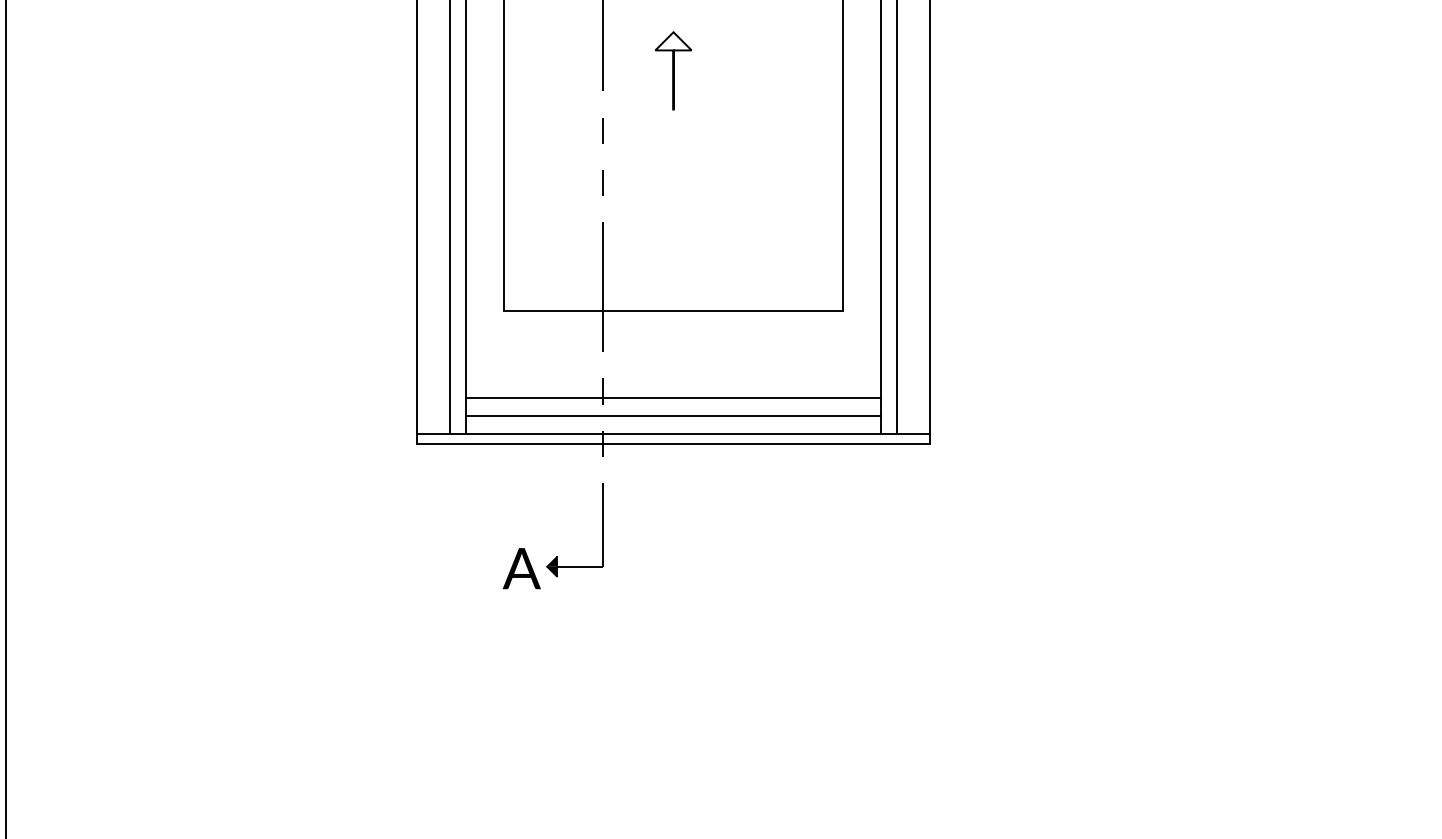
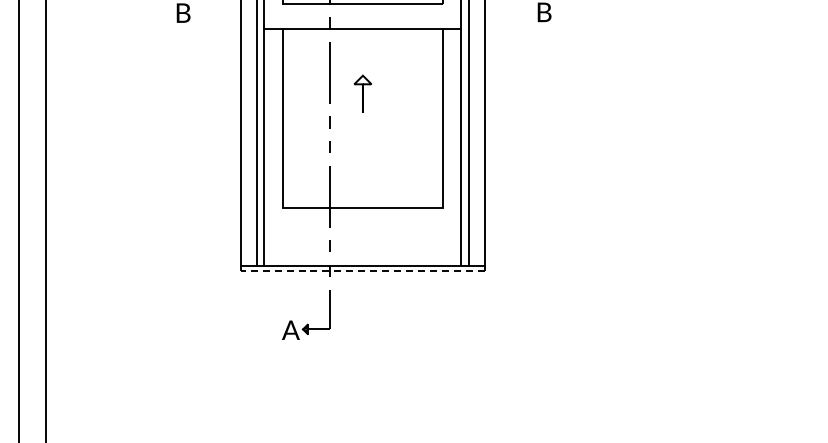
line: (672, 398) -> (362, 249), removed
line: (672, 415) -> (362, 257), removed
line: (672, 442) -> (362, 270), solid -> dashed

